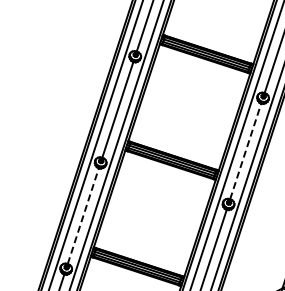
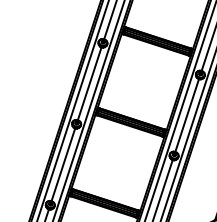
line: (245, 151) -> (187, 115), dashed -> solid
line: (83, 215) -> (63, 164), dashed -> solid

